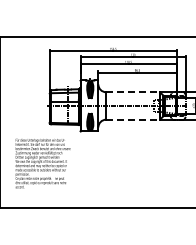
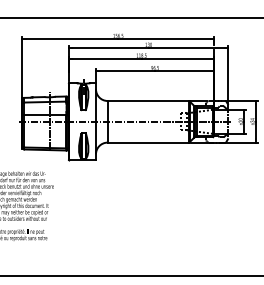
line: (132, 92) -> (147, 101), dashed -> solid
line: (132, 119) -> (147, 142), dashed -> solid

